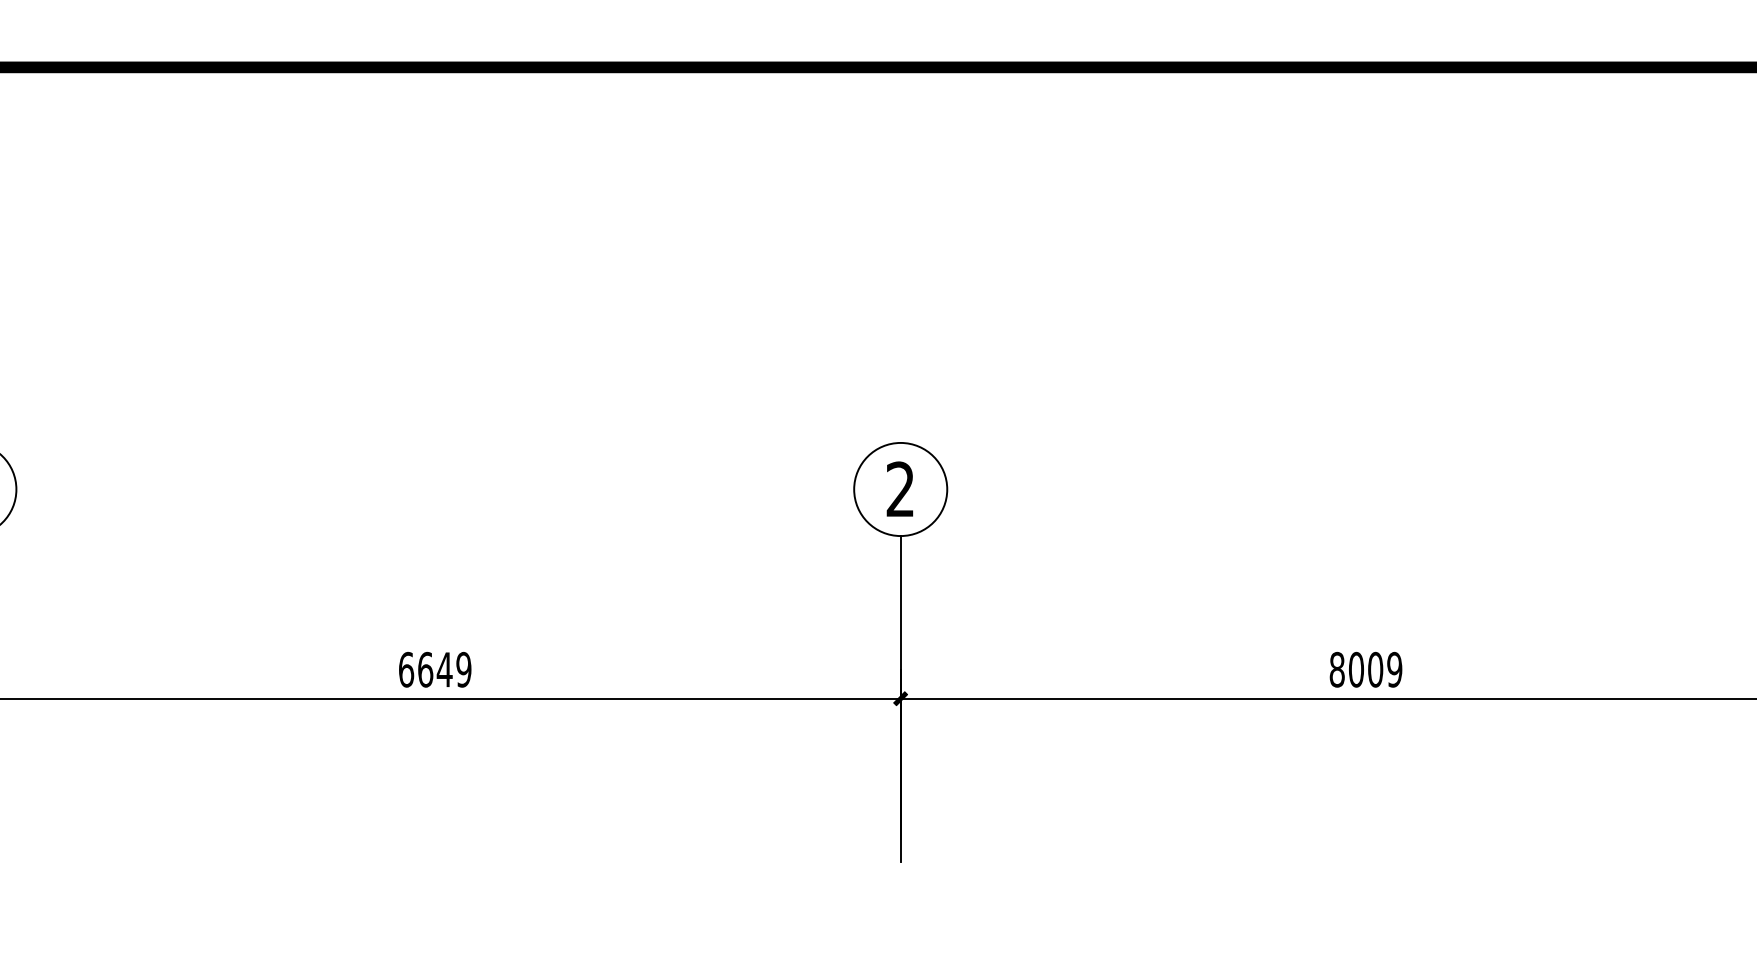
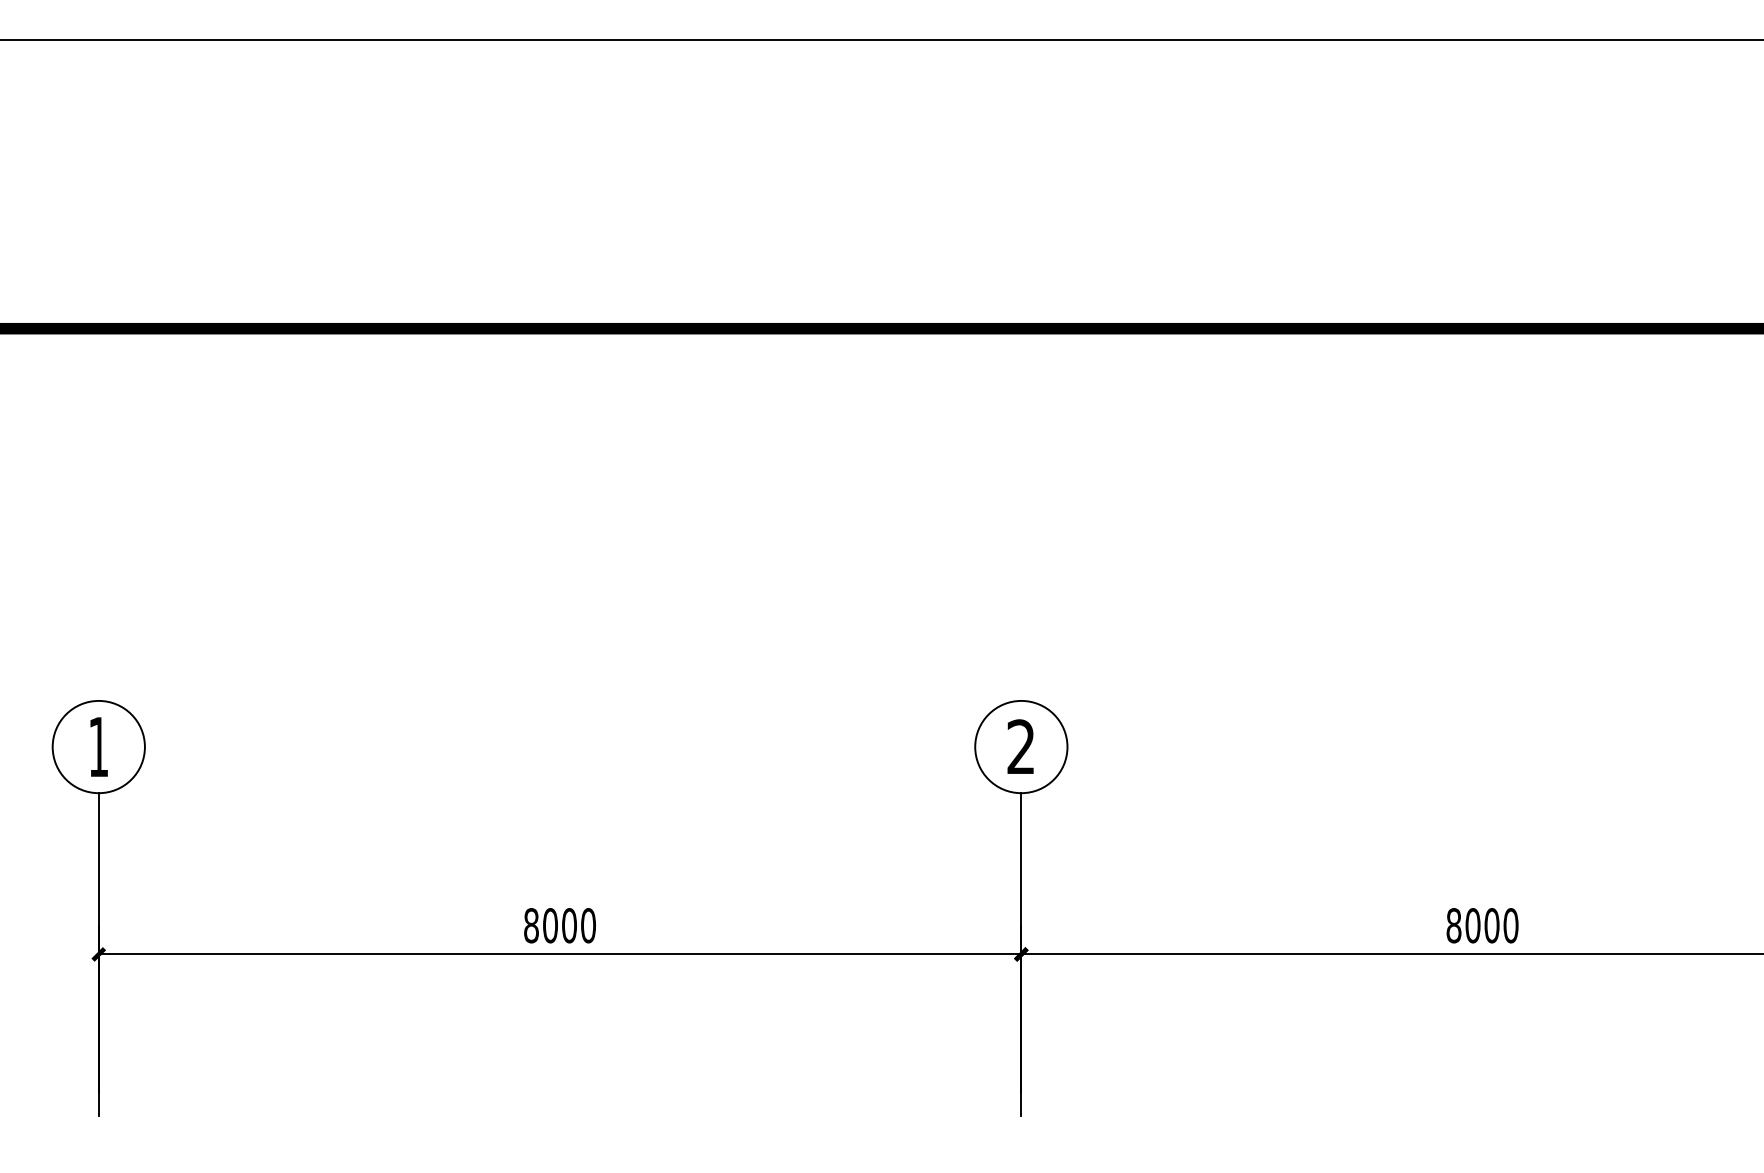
text: (434, 669) -> (559, 925), 6649 -> 8000
text: (1394, 669) -> (1510, 925), 8009 -> 8000

